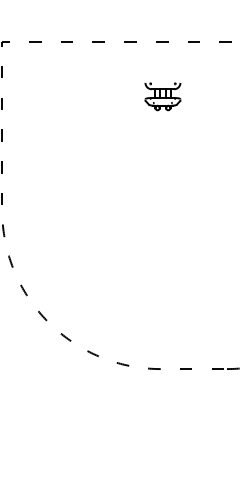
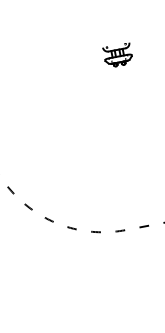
part: (162, 96) -> (117, 55), moved

